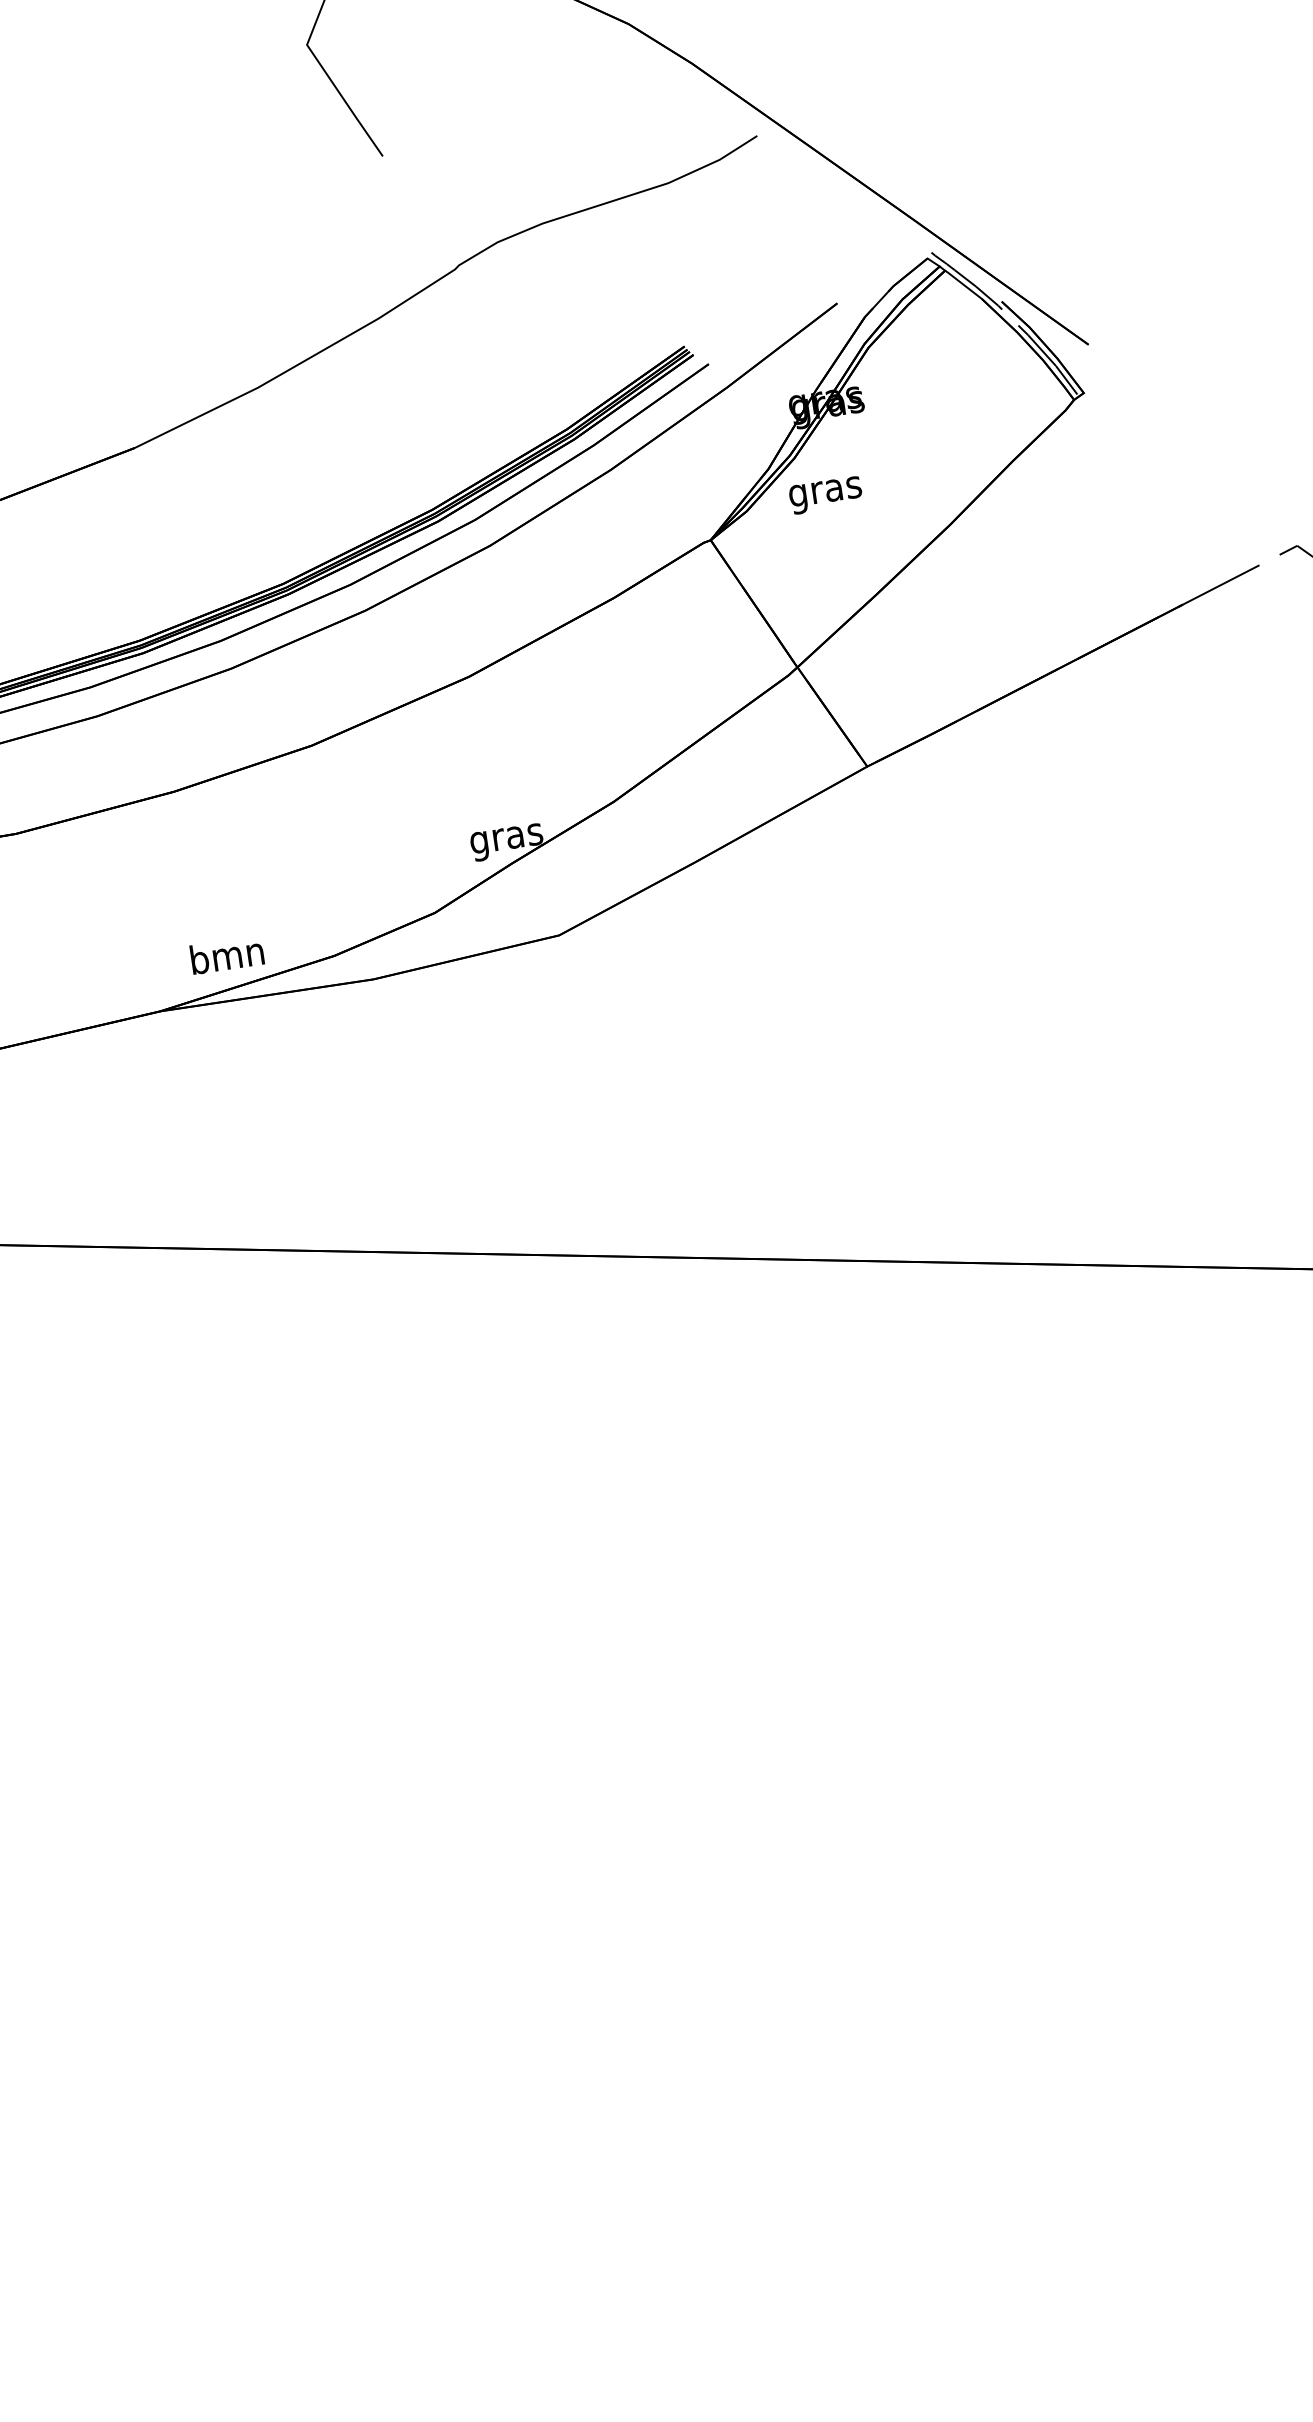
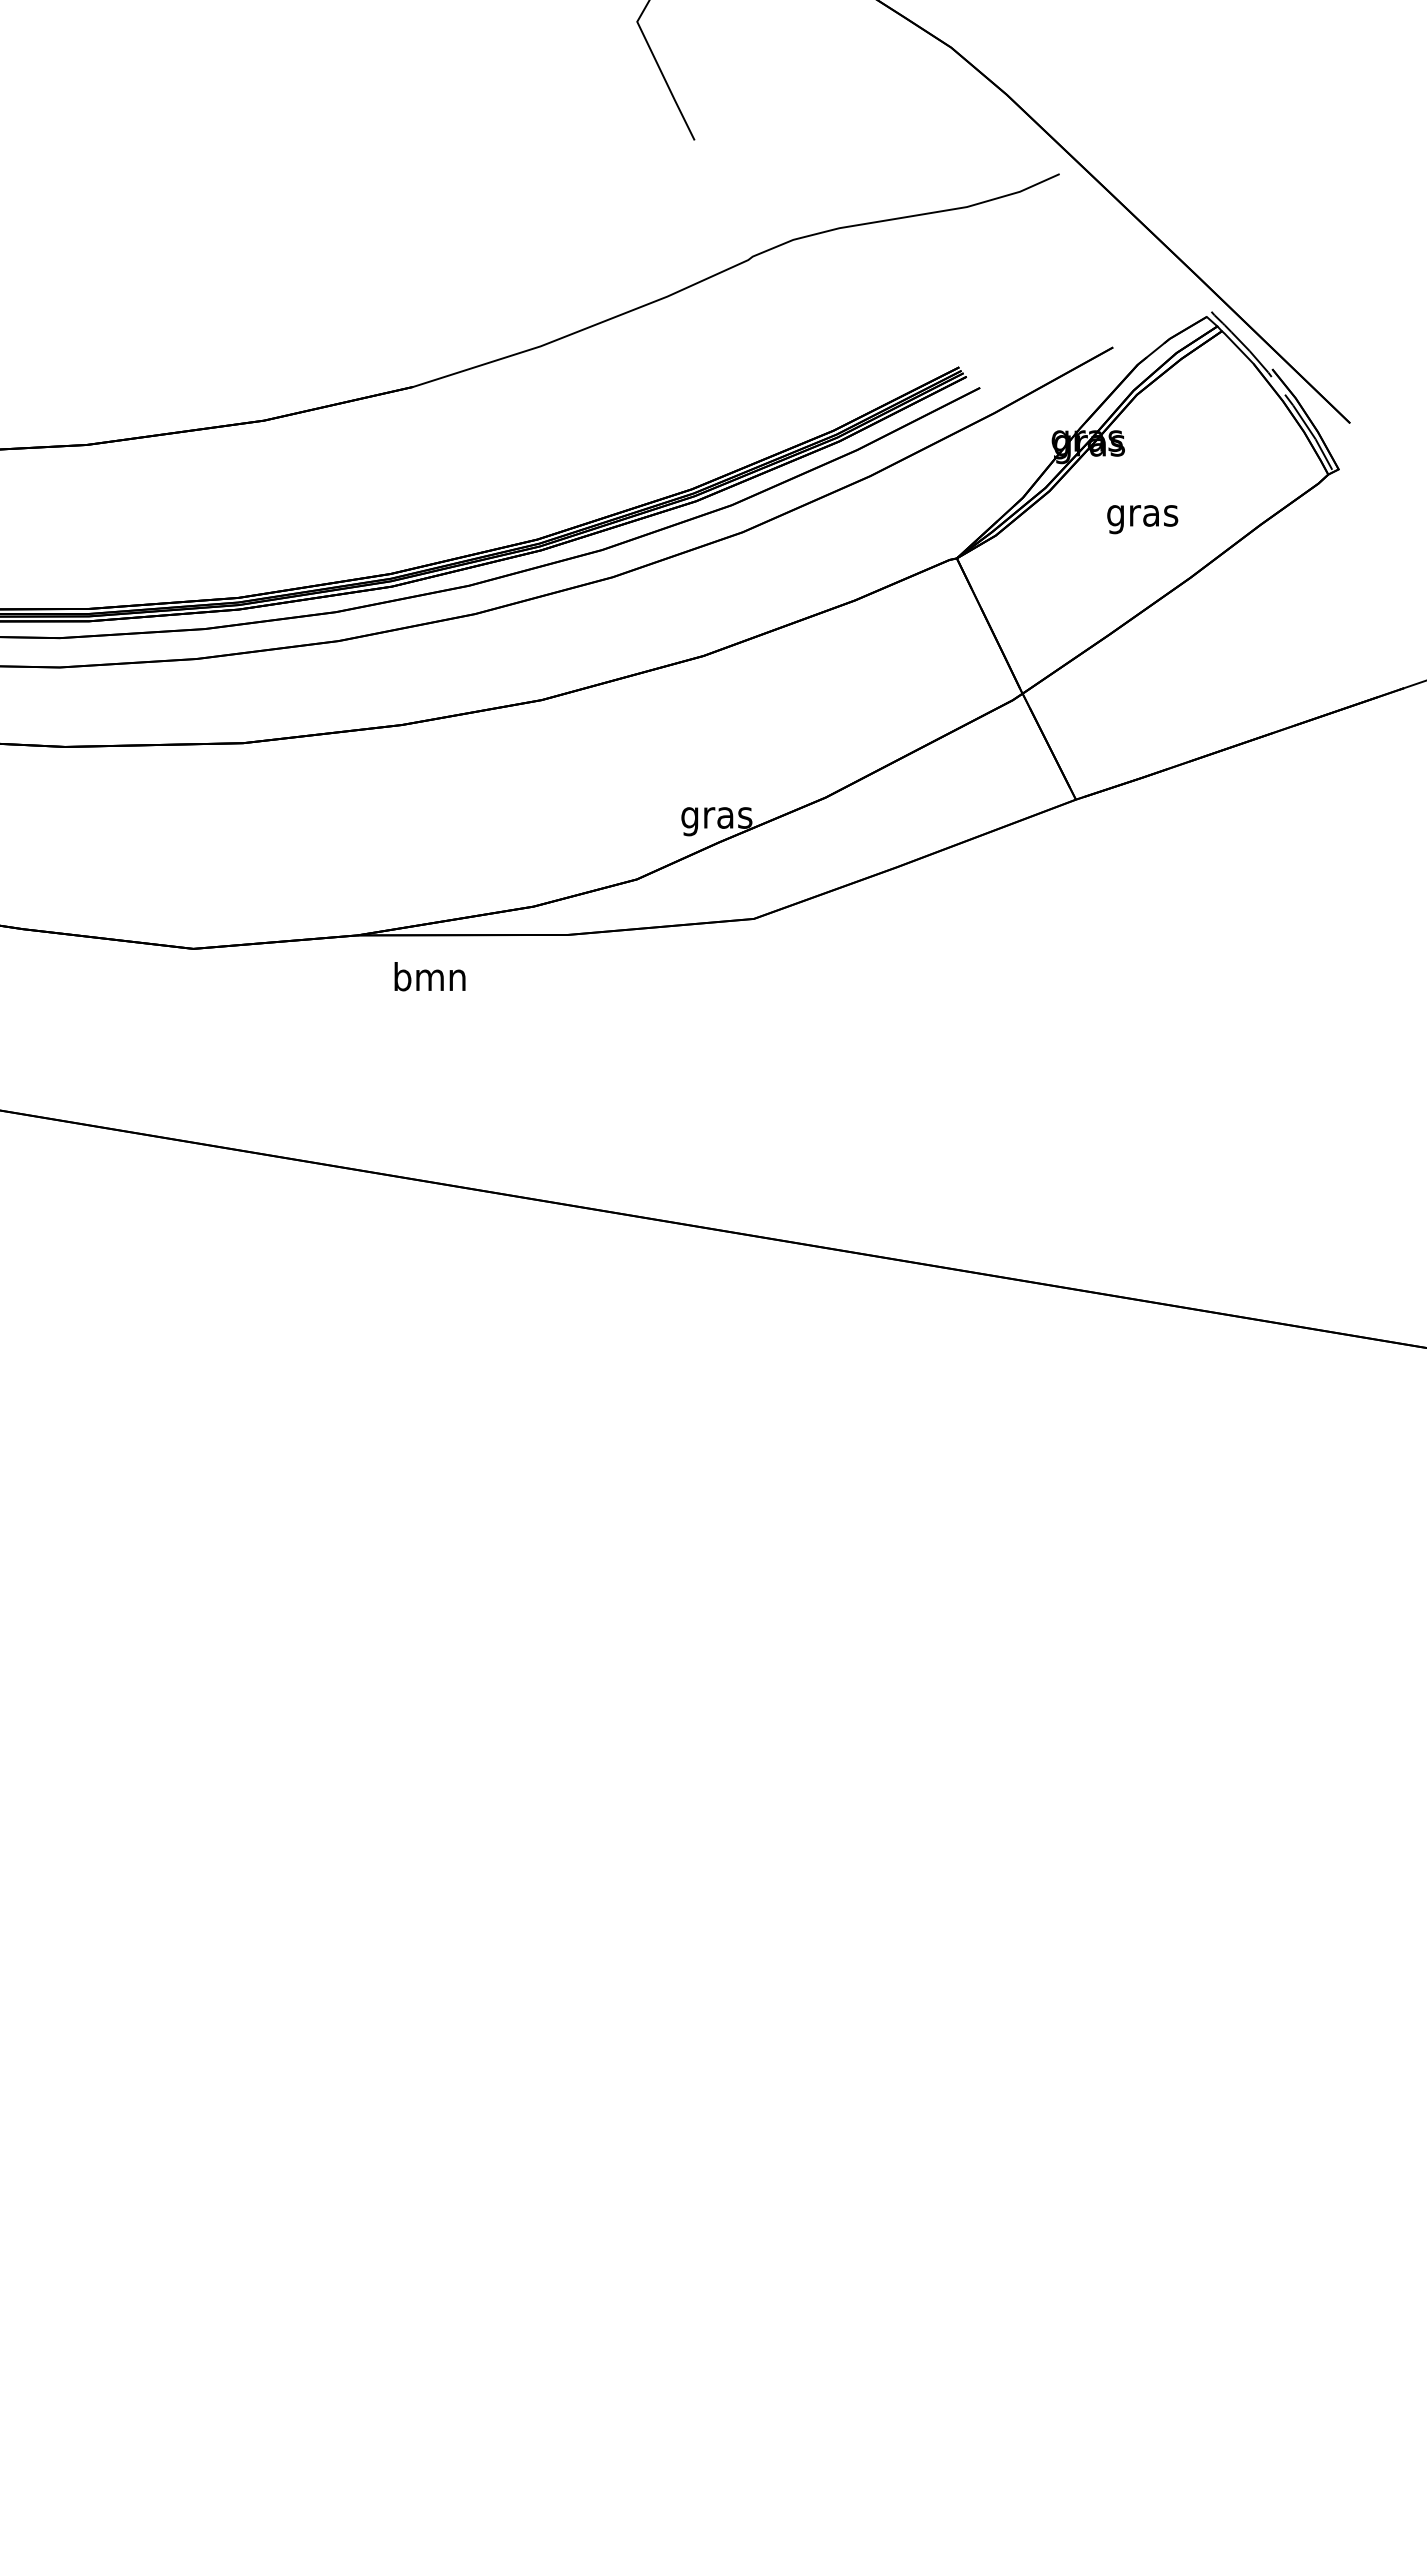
text: (825, 495) -> (1142, 519), moved
text: (226, 955) -> (429, 976), moved

